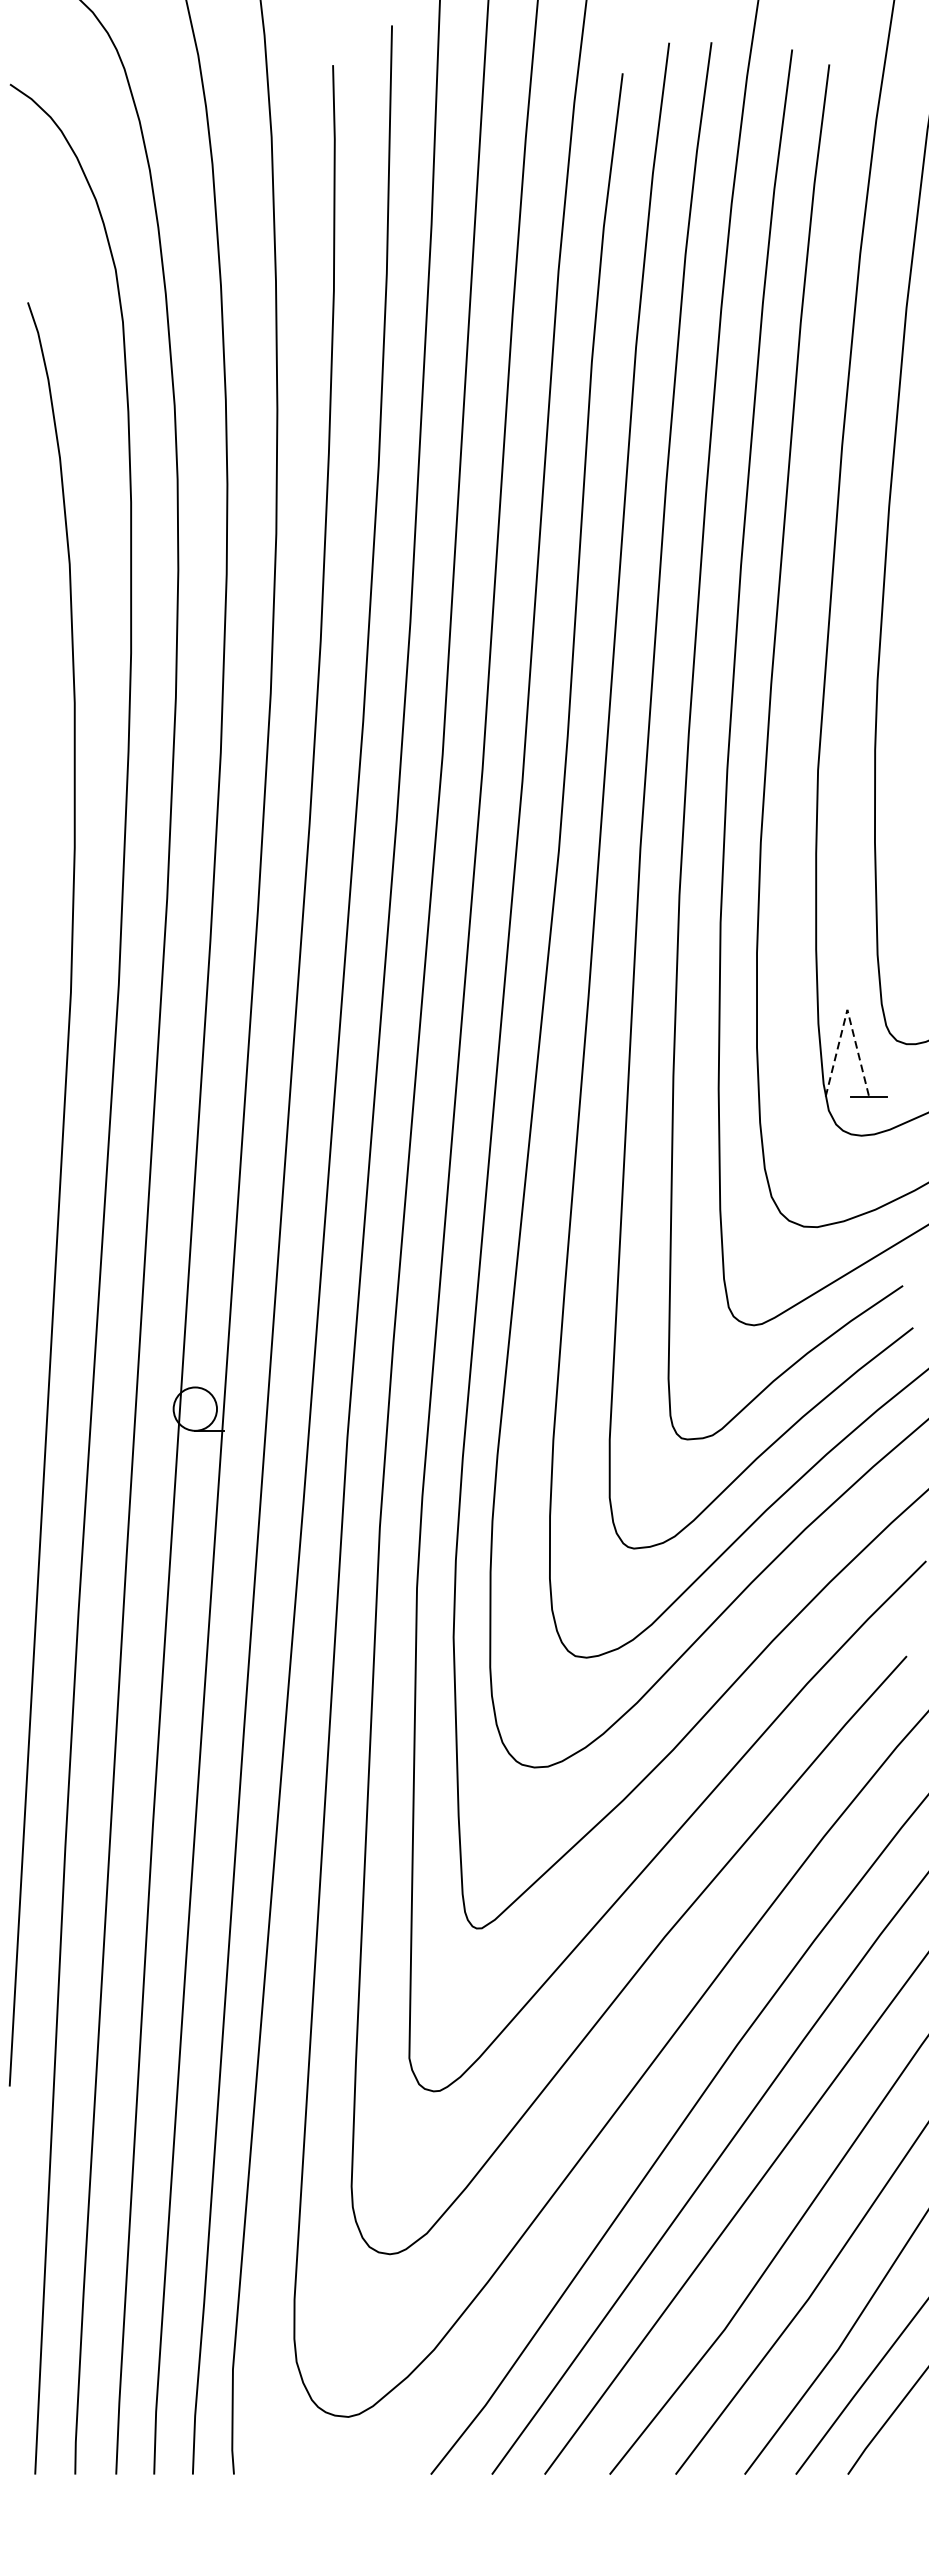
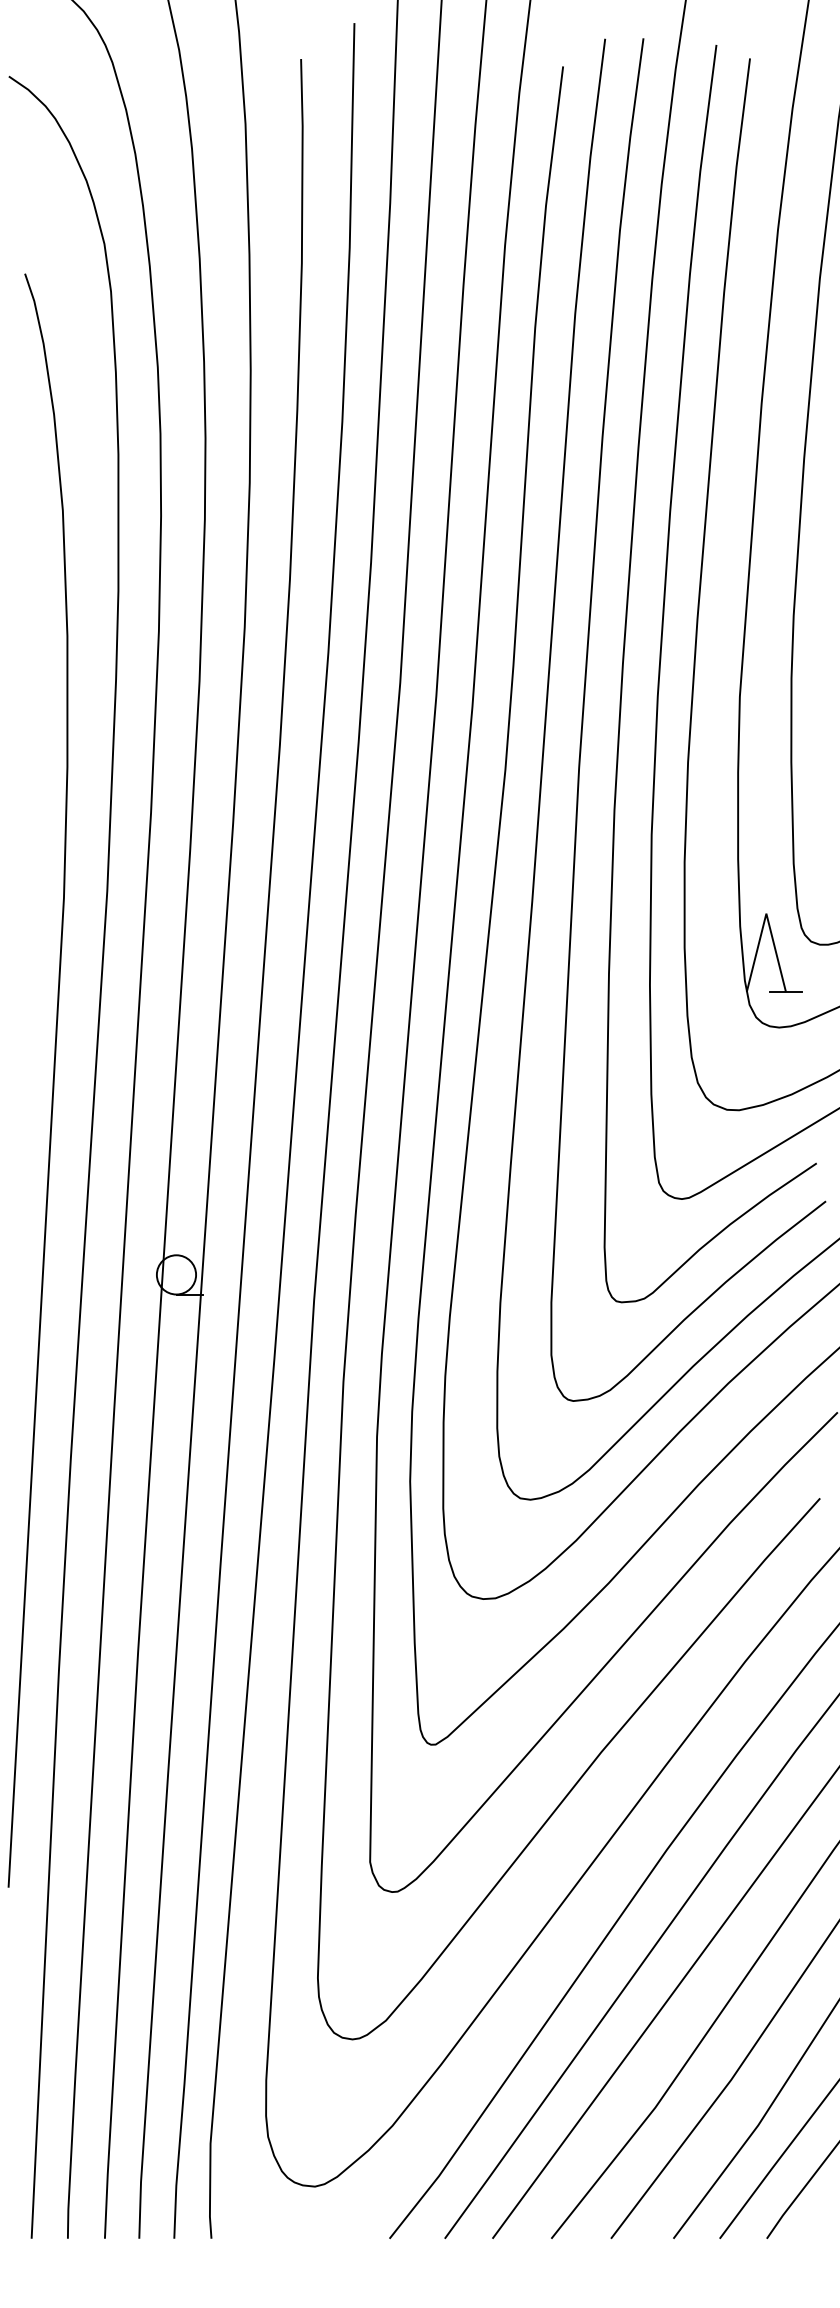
line: (847, 1009) -> (766, 913), dashed -> solid

